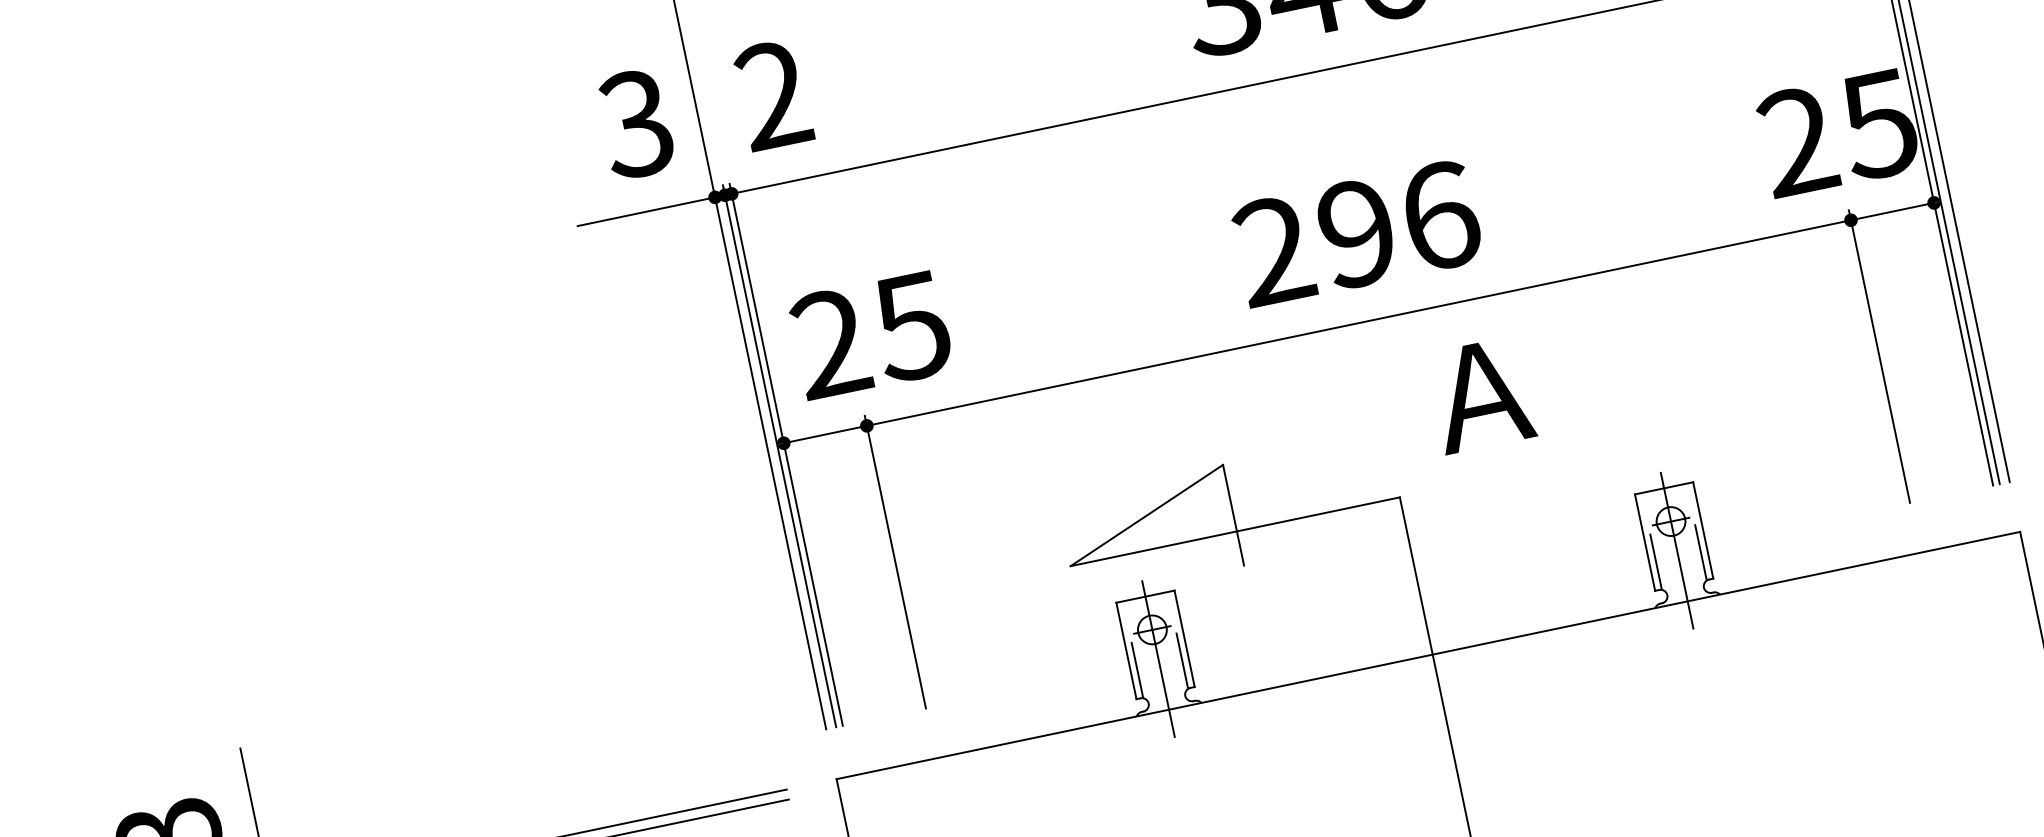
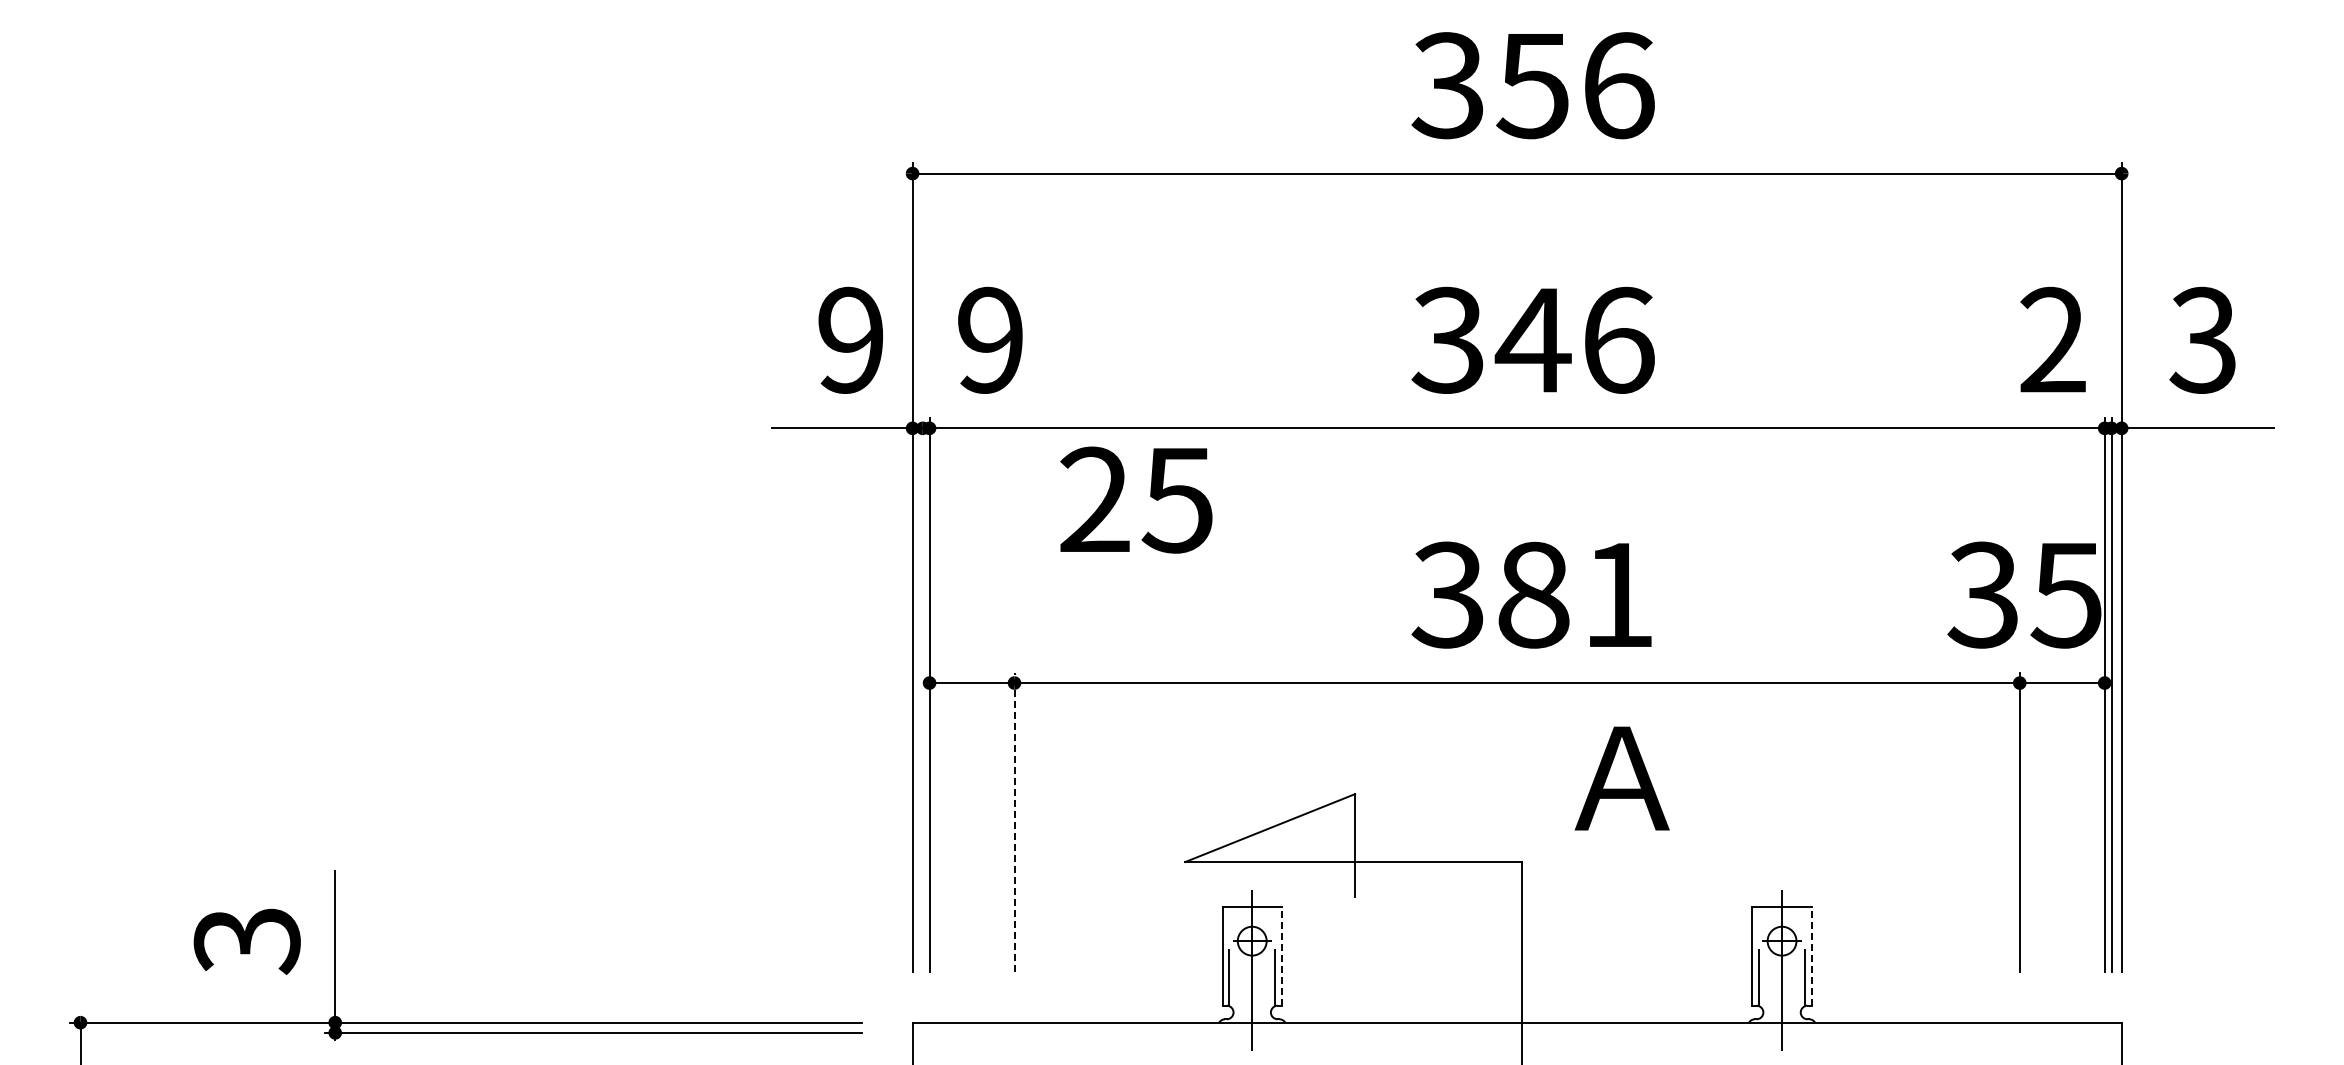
text: (773, 95) -> (990, 340), 2 -> 9
text: (635, 123) -> (849, 339), 3 -> 9
text: (1796, 141) -> (1982, 594), 25 -> 35
text: (1355, 233) -> (1532, 594), 296 -> 381
text: (871, 334) -> (1136, 499), moved
line: (779, 455) -> (922, 694), removed
line: (1702, 529) -> (1811, 955), solid -> dashed
line: (895, 561) -> (1014, 821), solid -> dashed
line: (1183, 637) -> (1281, 955), solid -> dashed

